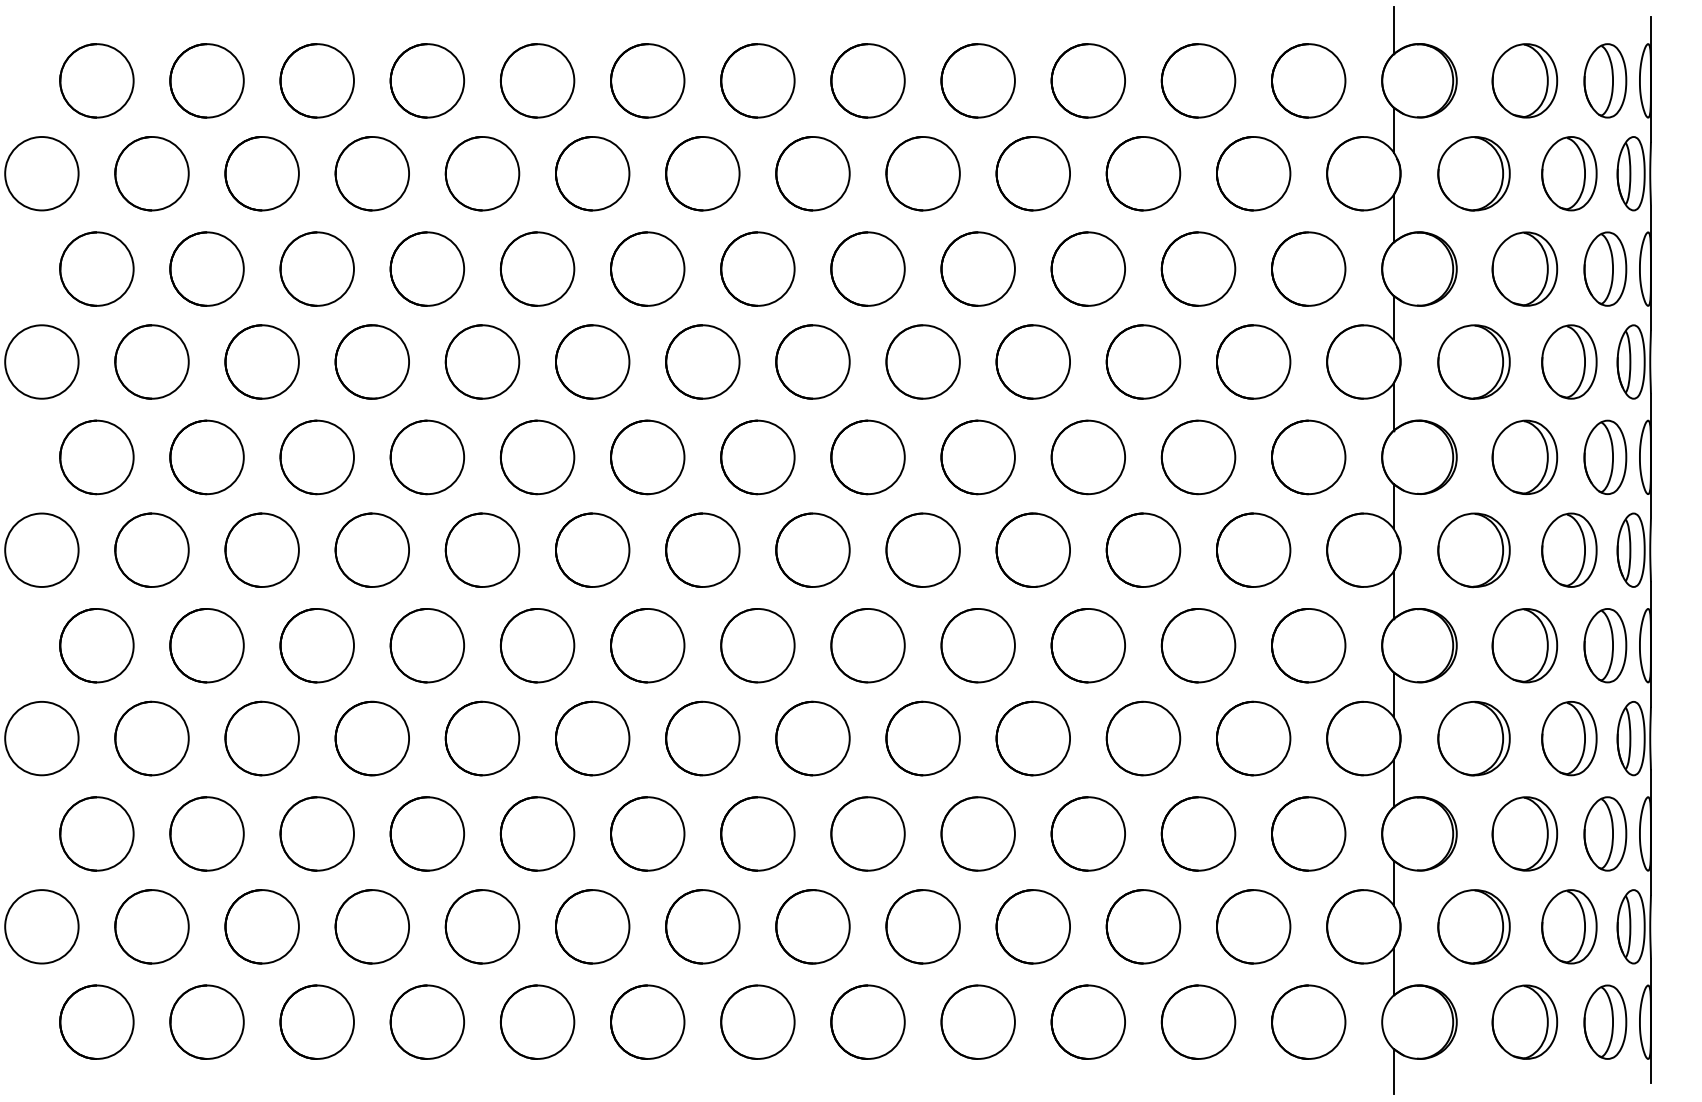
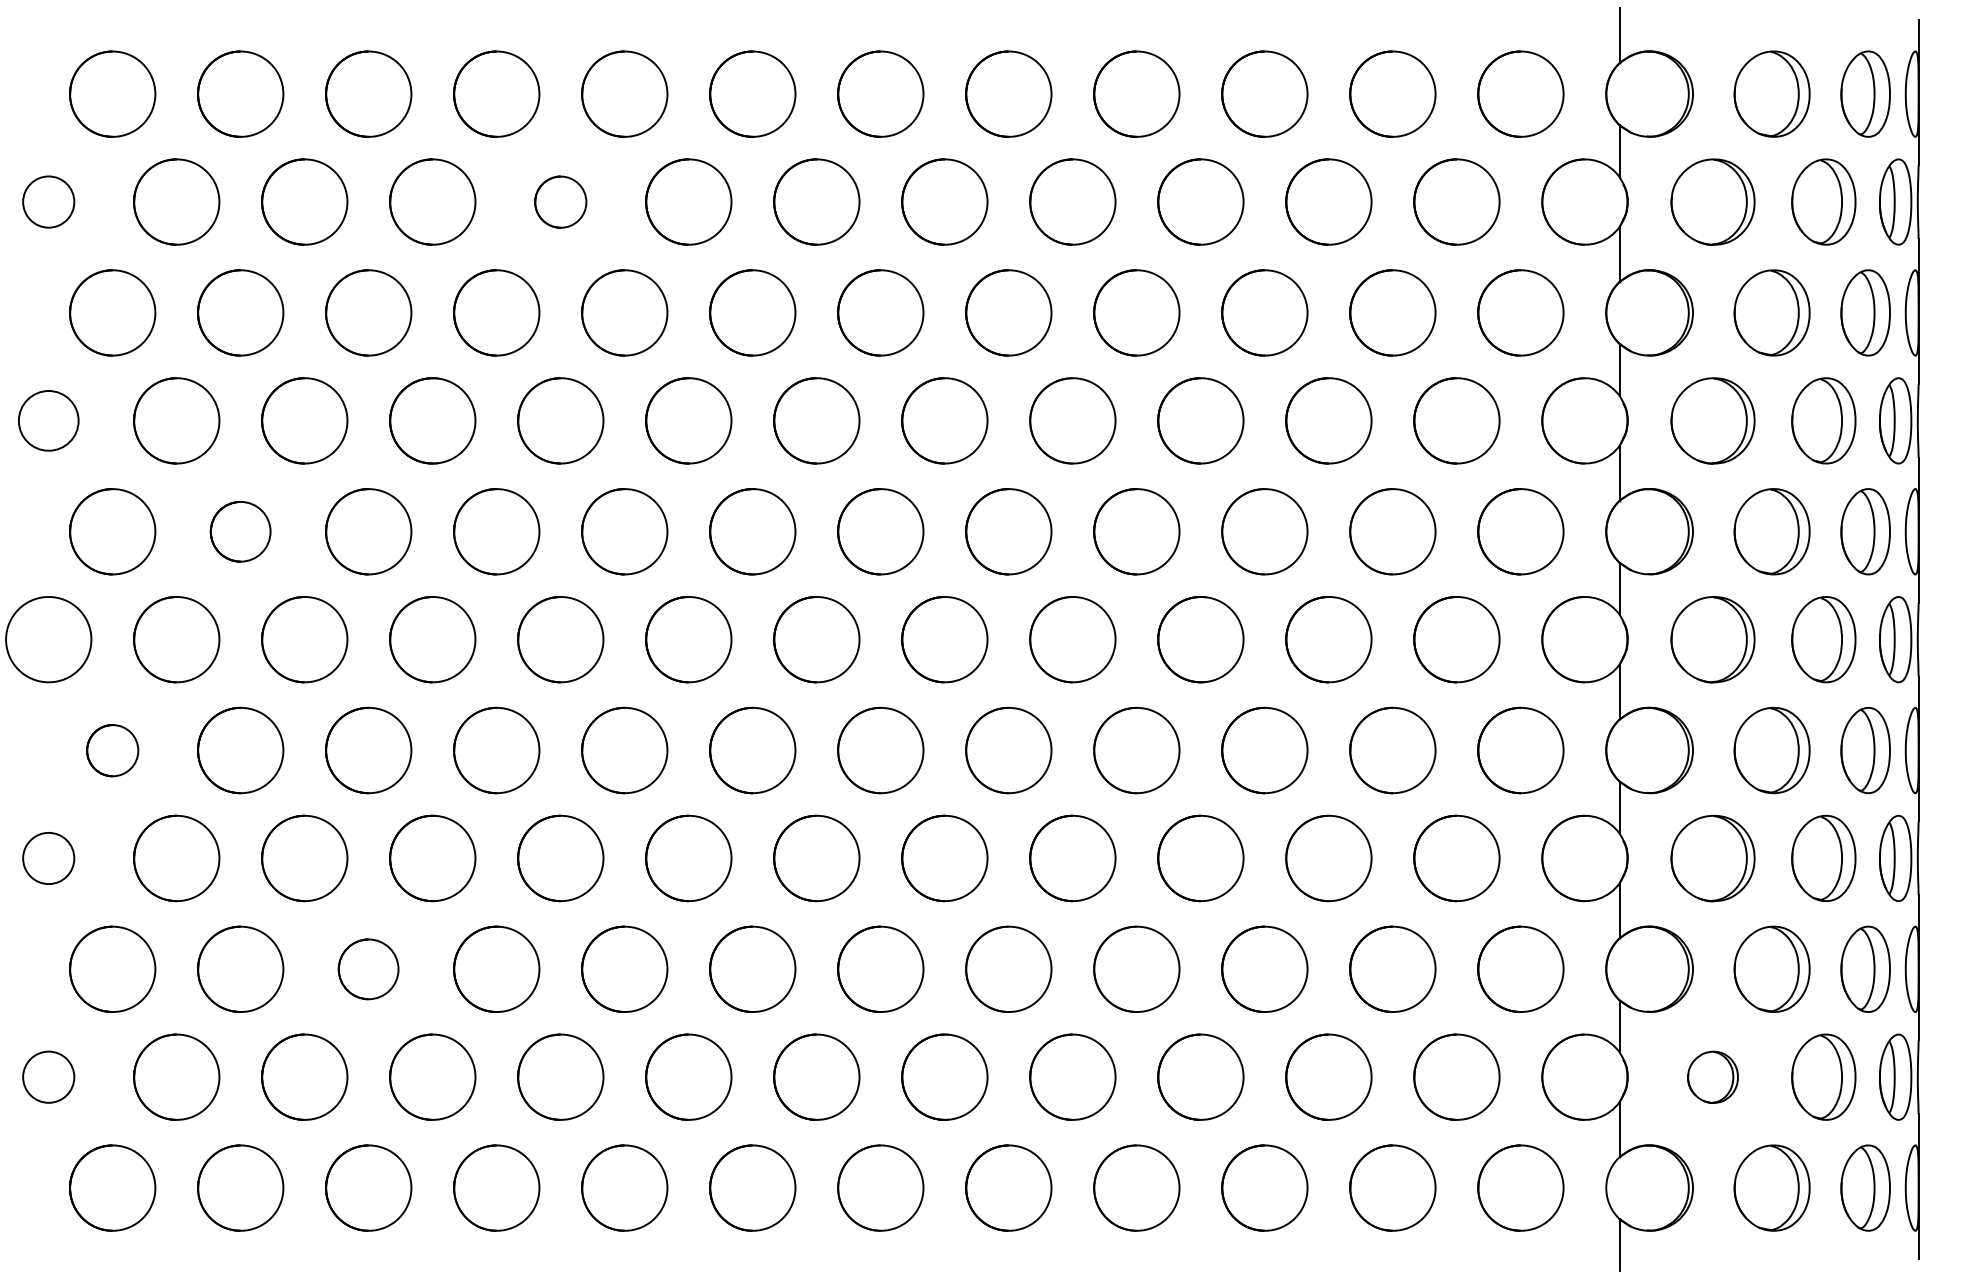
circle: (41, 173) -> (48, 201), size x0.6
part: (482, 173) -> (560, 201), size x0.6
circle: (41, 361) -> (48, 420), size x0.7
part: (206, 457) -> (240, 531), size x0.7
circle: (96, 645) -> (112, 750), size x0.6
circle: (41, 738) -> (48, 858), size x0.6
circle: (316, 833) -> (367, 968), size x0.7
circle: (41, 926) -> (48, 1076), size x0.6
part: (1473, 926) -> (1712, 1076), size x0.6

